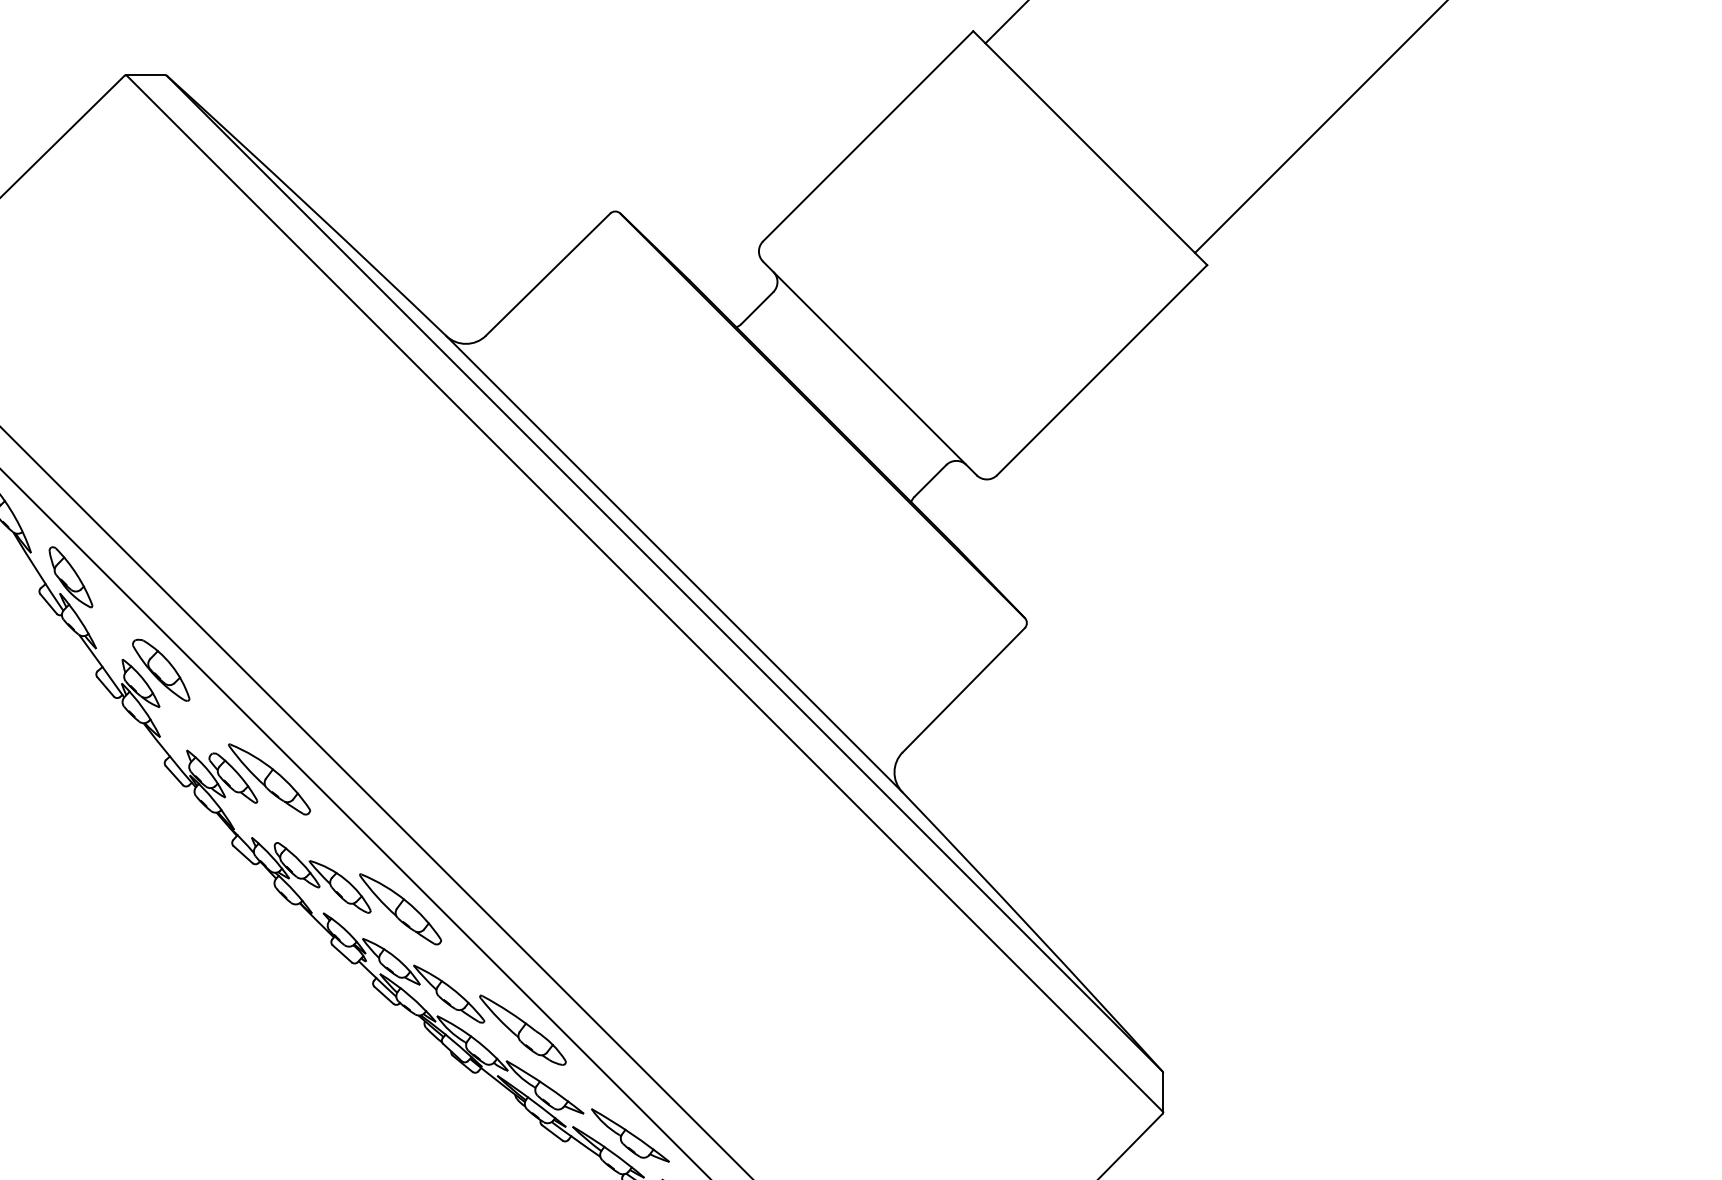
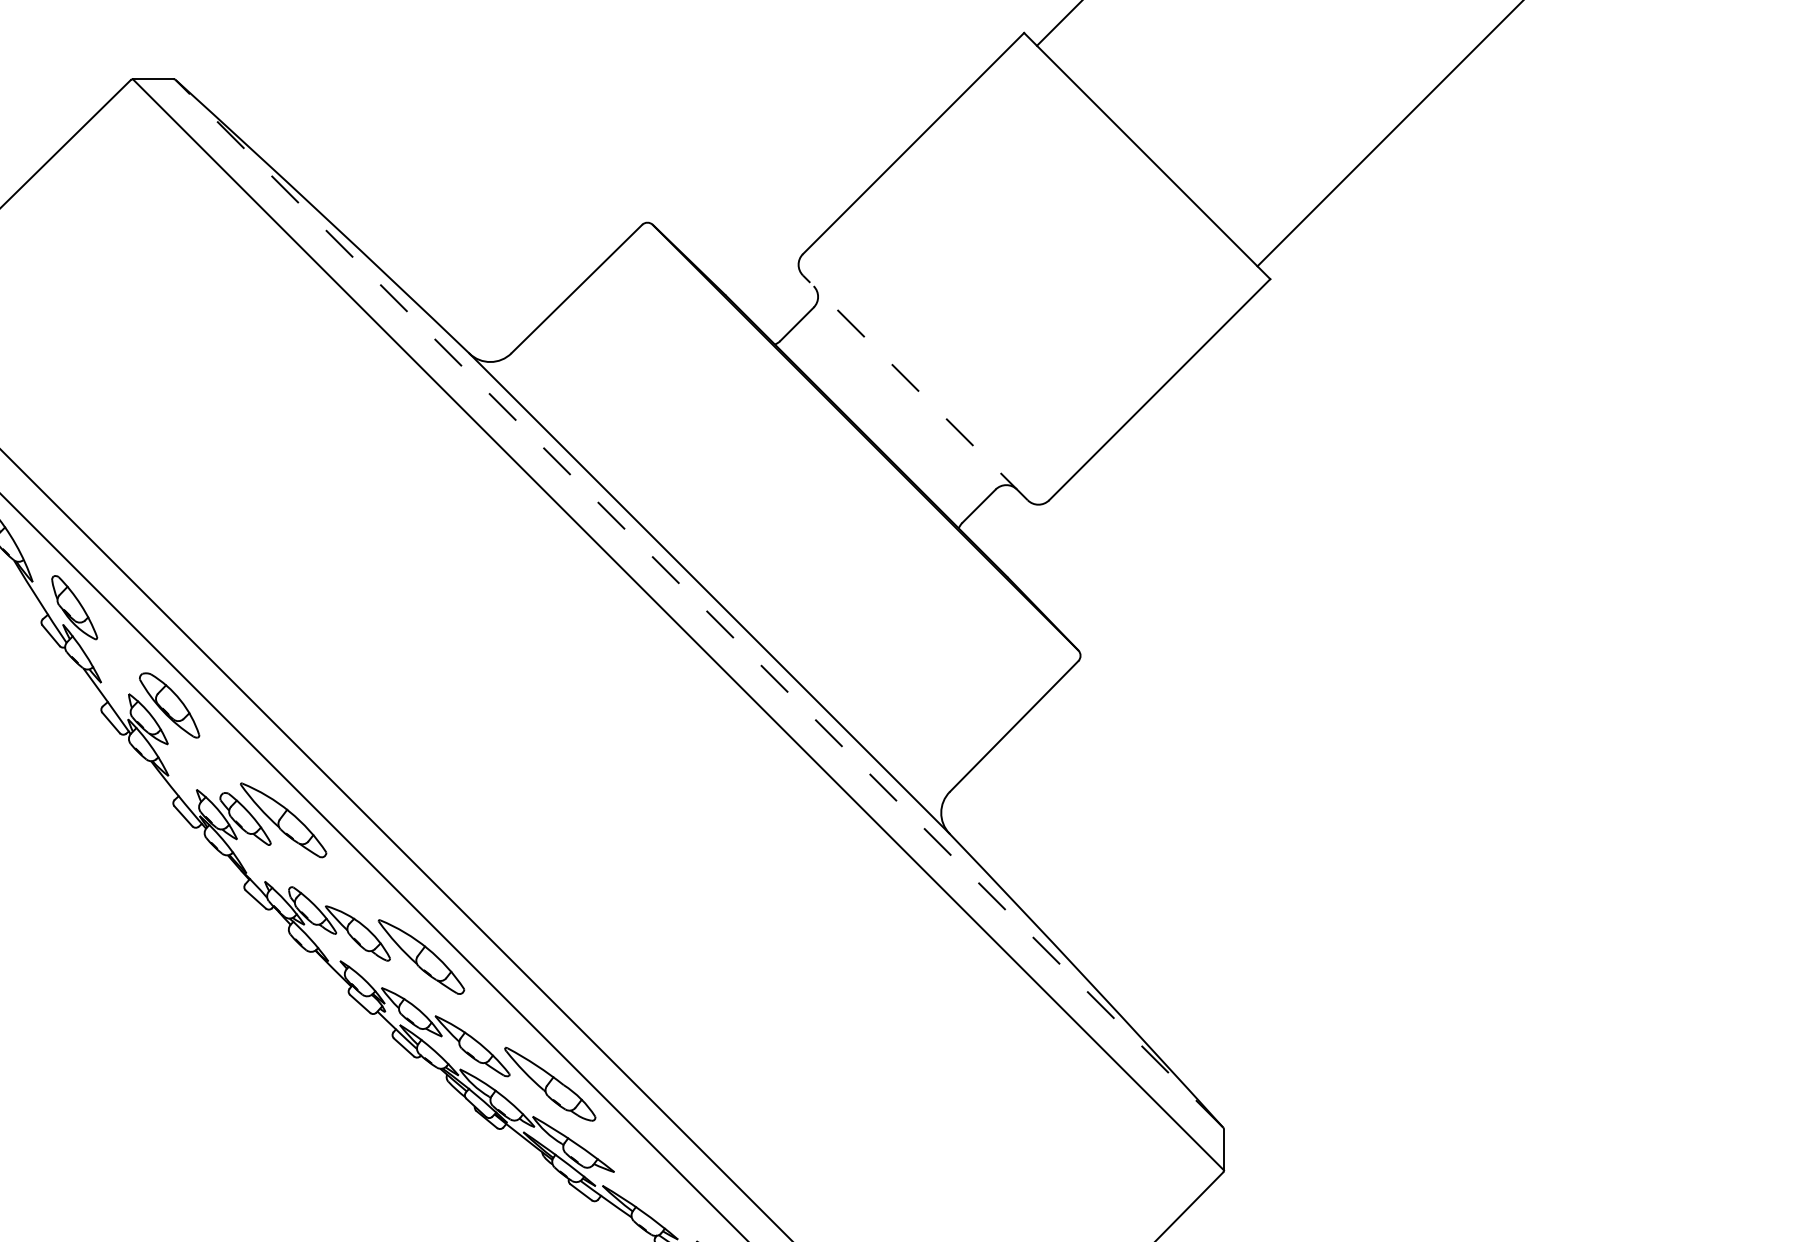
line: (870, 368) -> (915, 387), solid -> dashed
line: (664, 573) -> (699, 603), solid -> dashed
part: (630, 1134) -> (663, 1194), removed

